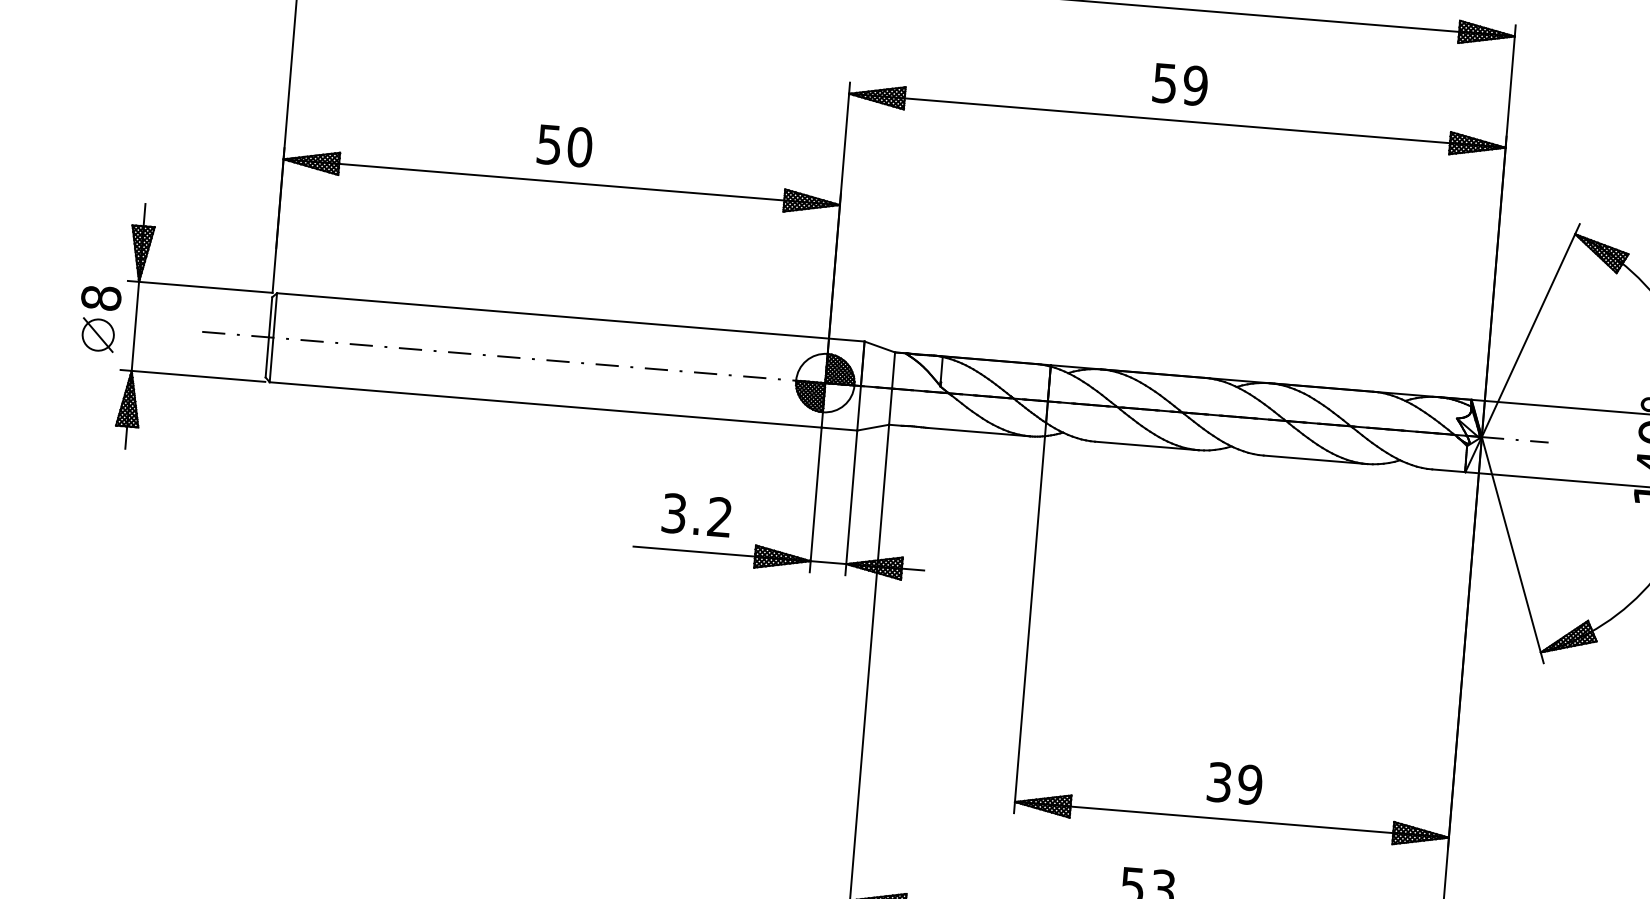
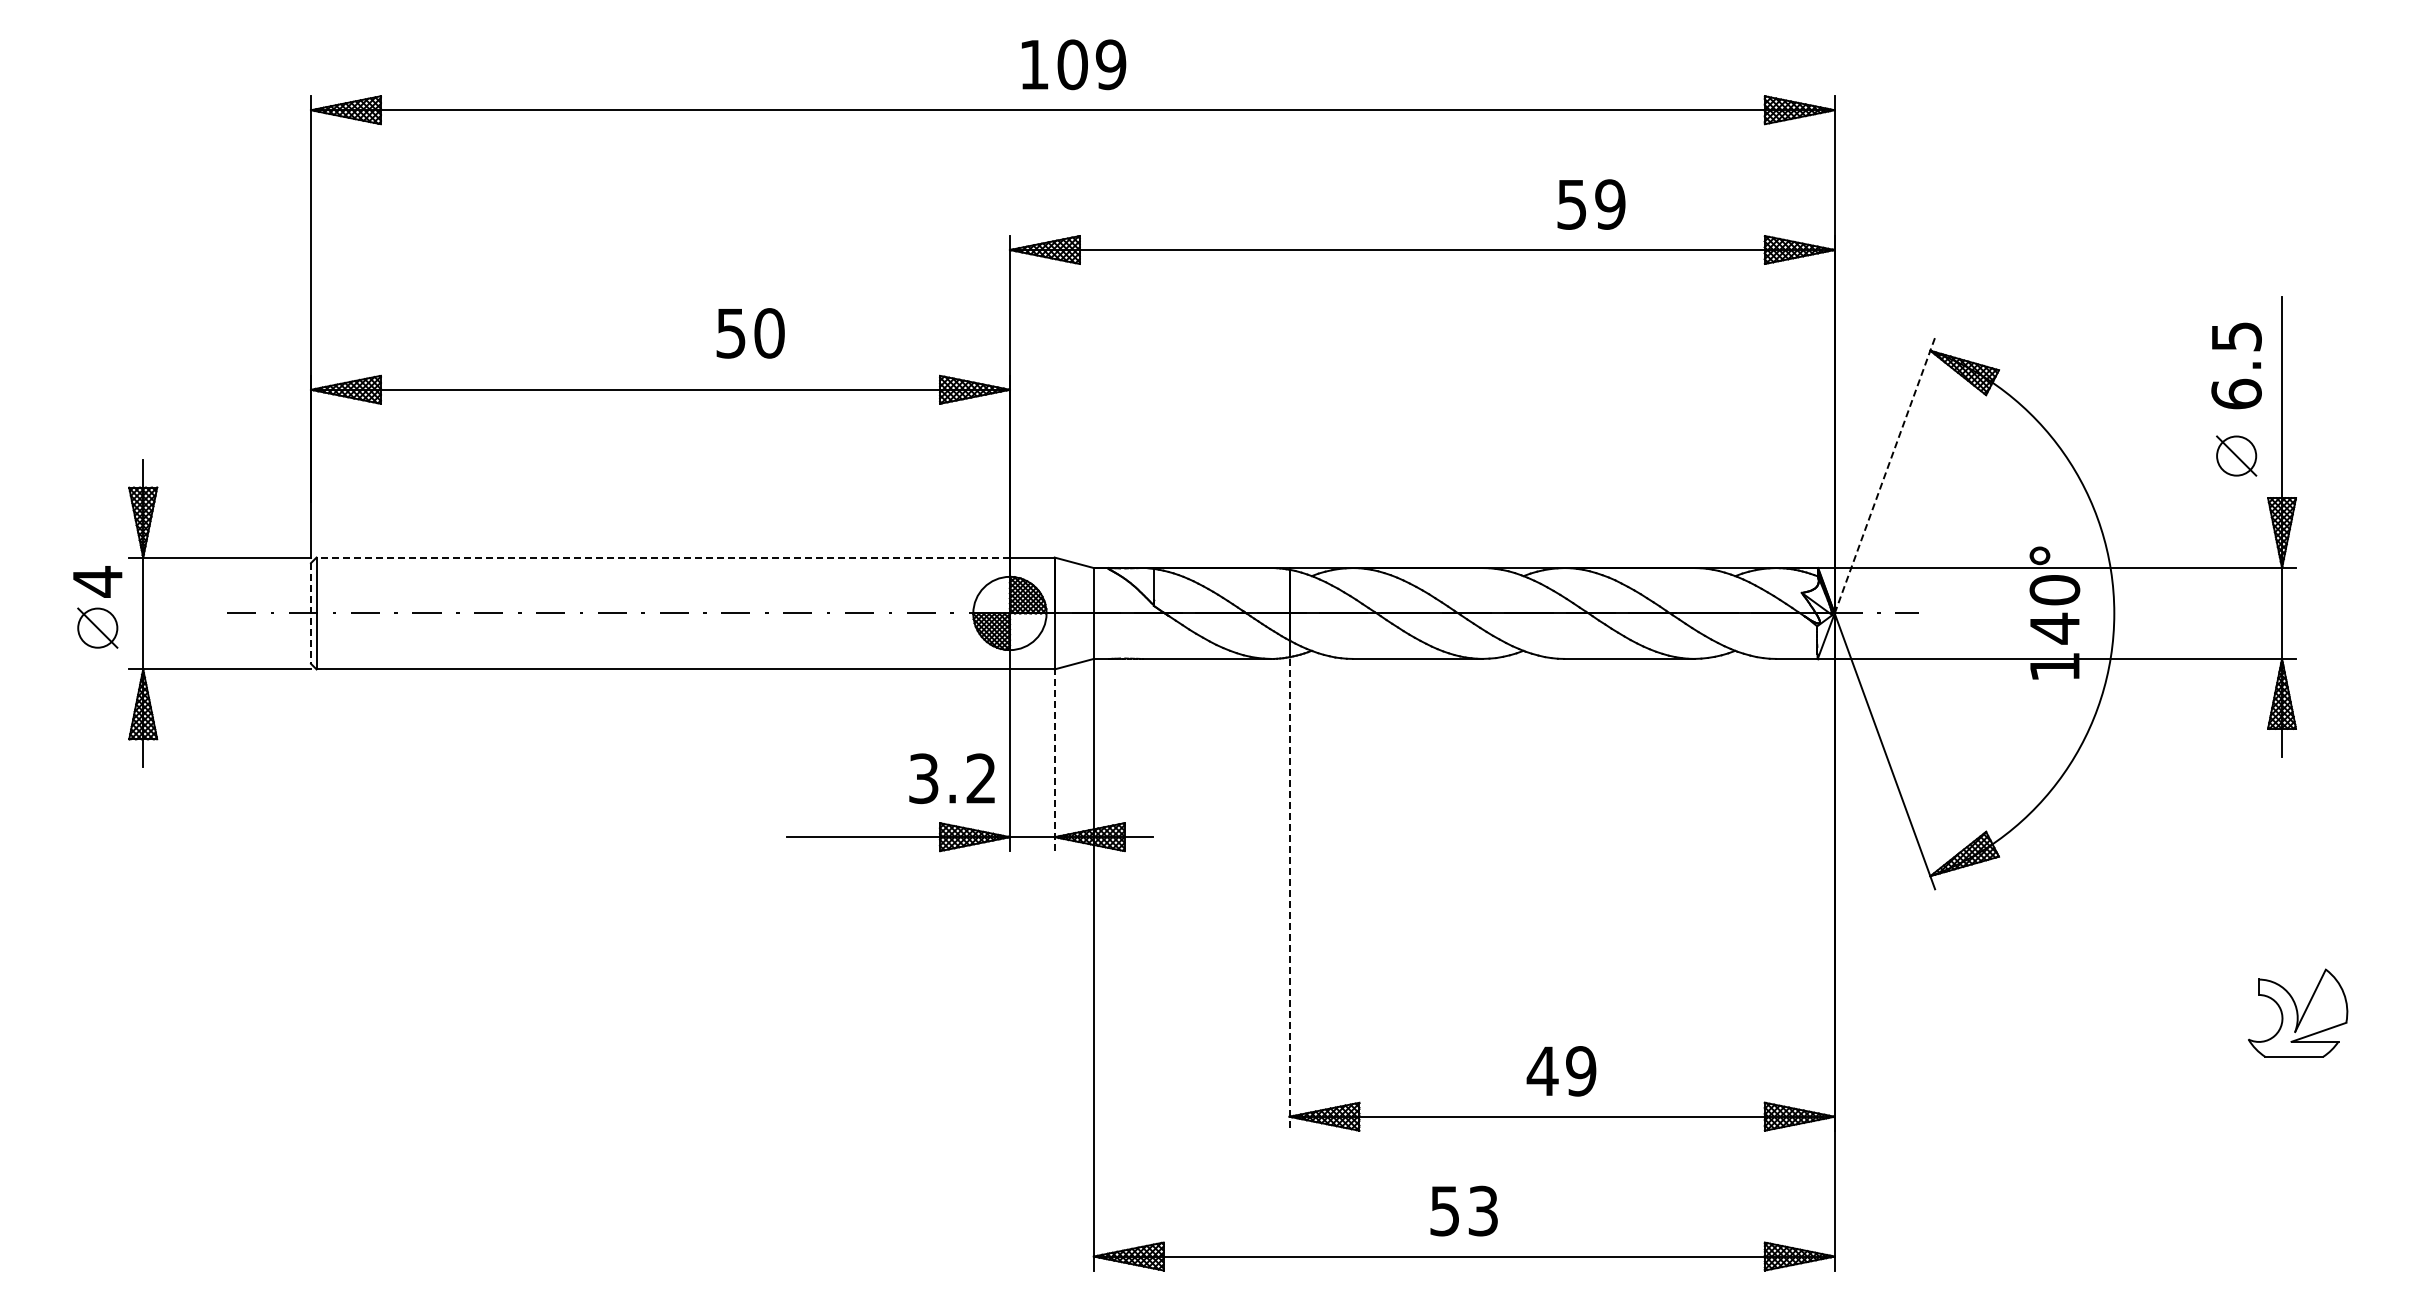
text: (1180, 84) -> (1591, 204), moved
text: (564, 146) -> (750, 333), moved
text: (101, 297) -> (97, 581), 8 -> 4
line: (553, 315) -> (663, 557), solid -> dashed
line: (1530, 330) -> (1884, 475), solid -> dashed
line: (268, 337) -> (310, 613), solid -> dashed
line: (851, 503) -> (1054, 760), solid -> dashed
text: (696, 515) -> (951, 778), moved
line: (1029, 625) -> (1289, 894), solid -> dashed
text: (1219, 782) -> (1542, 1071), 39 -> 49

